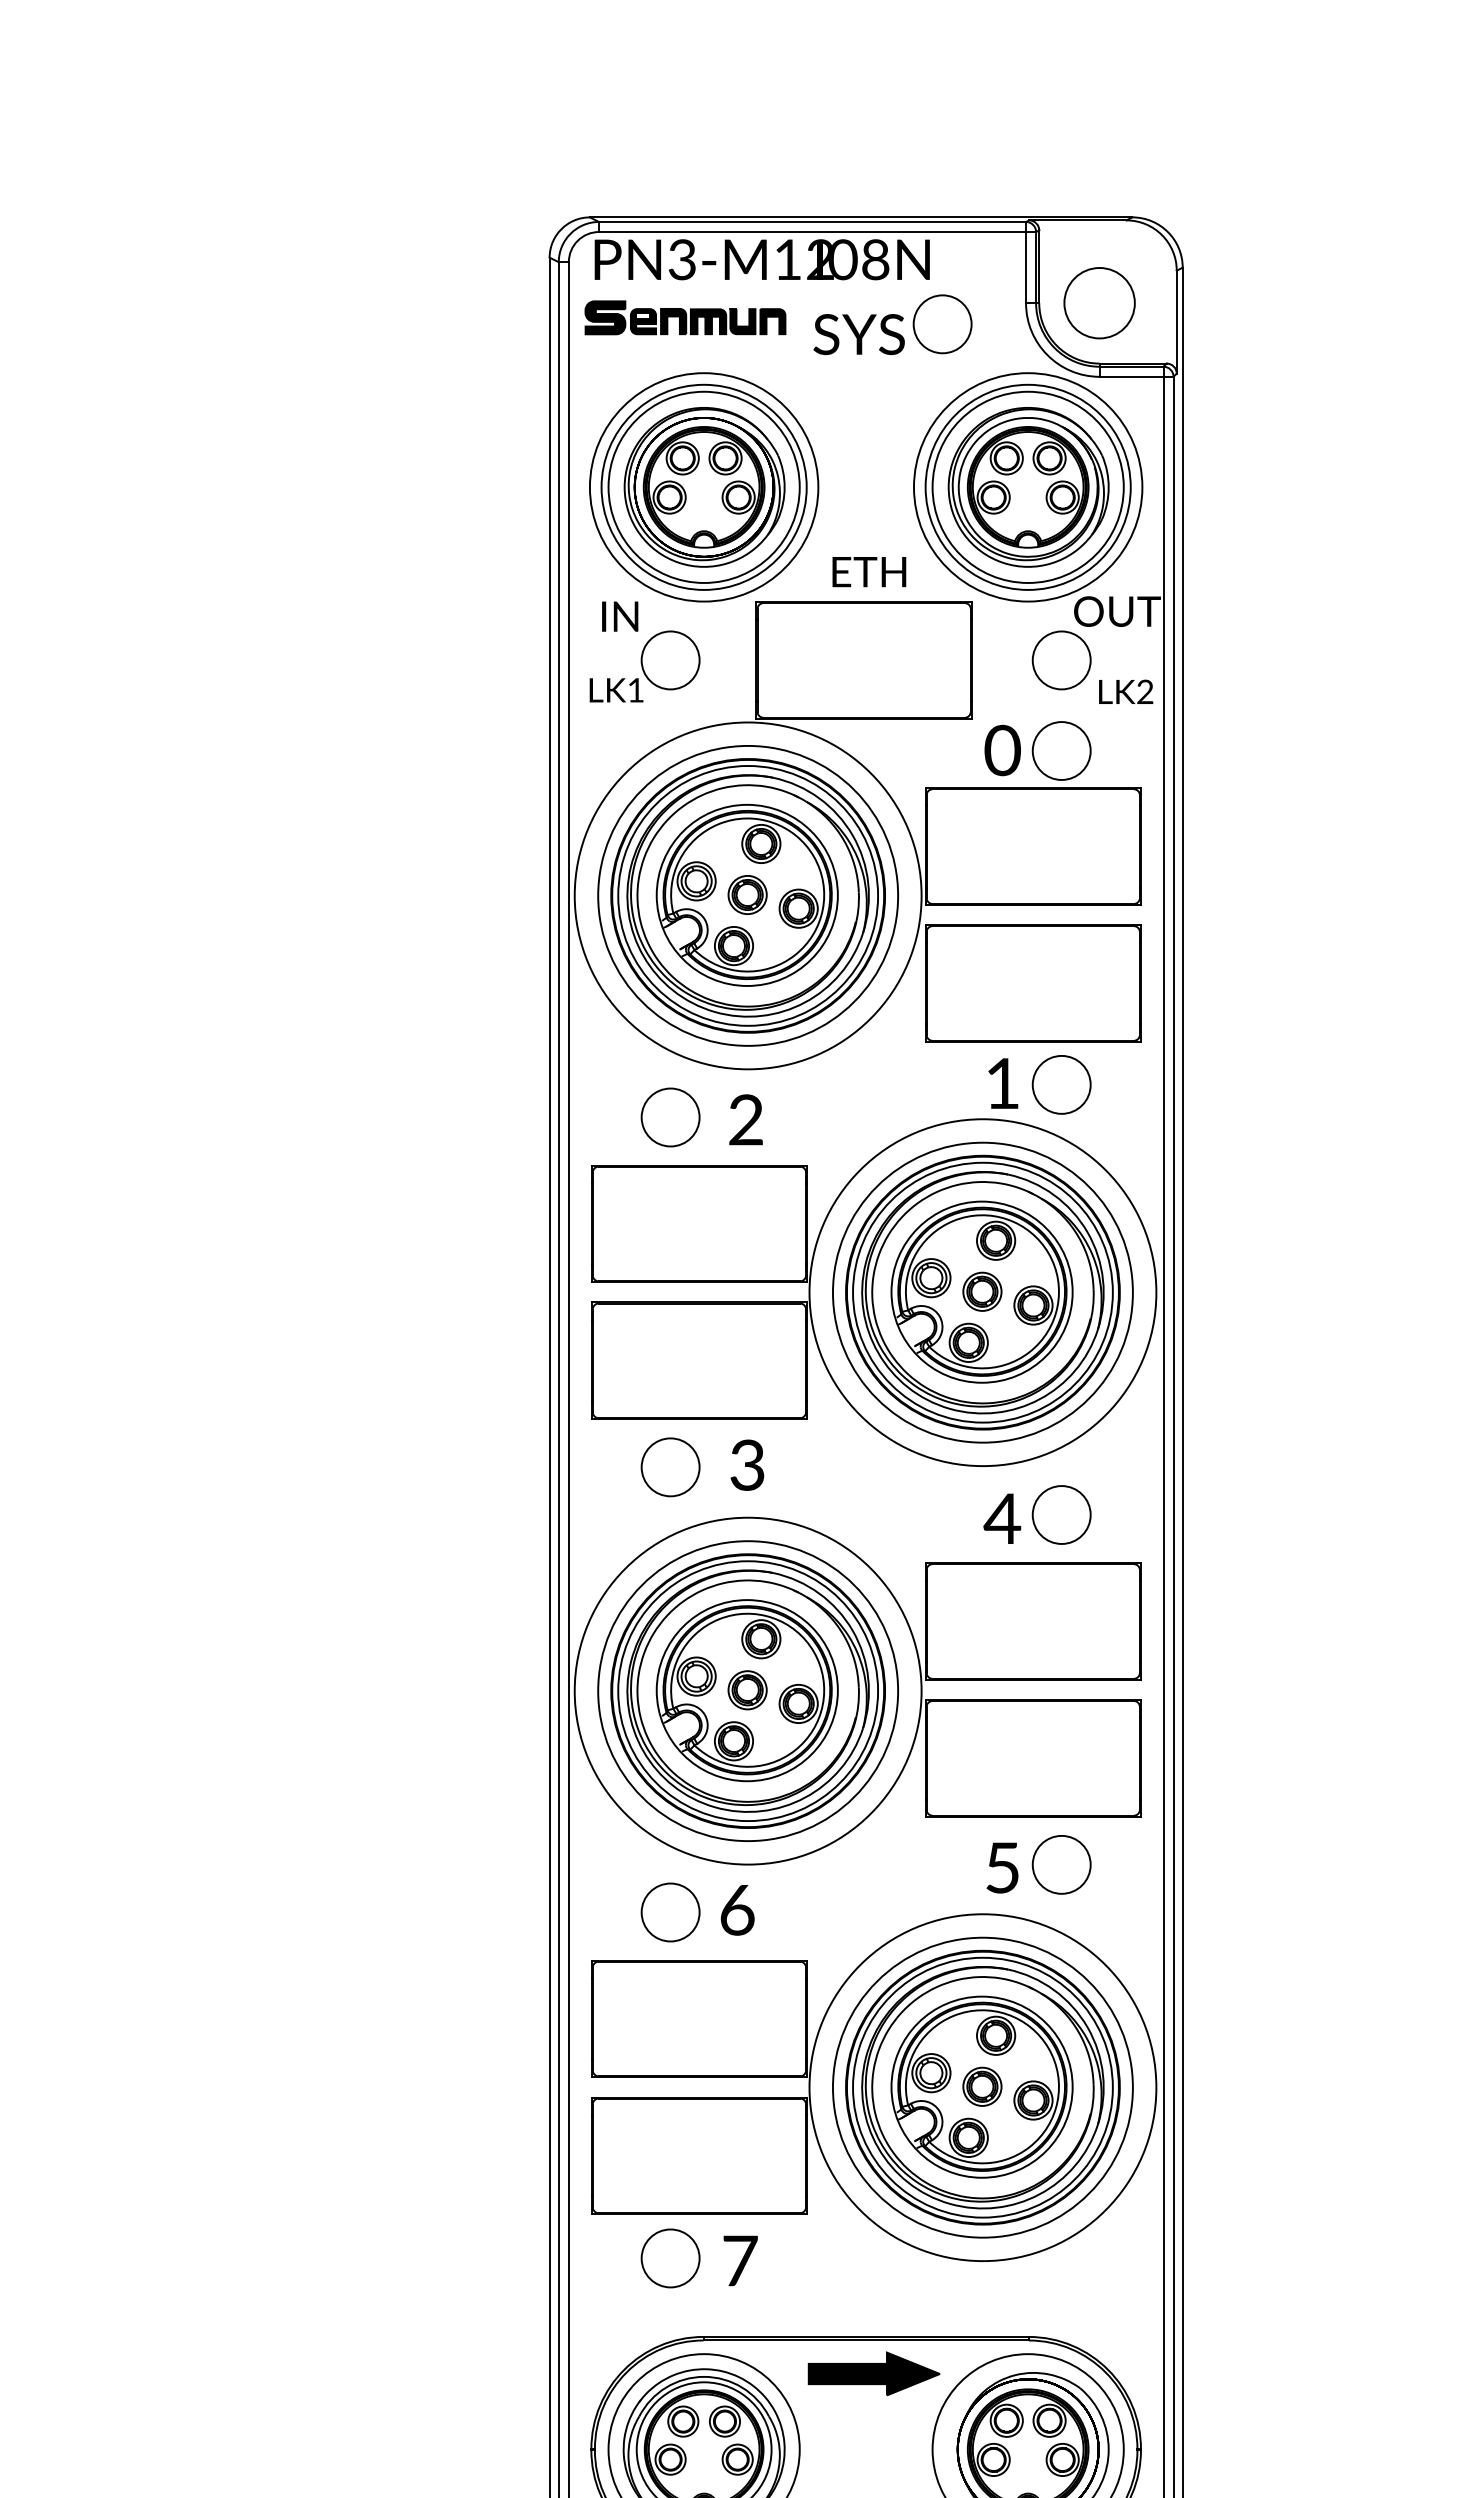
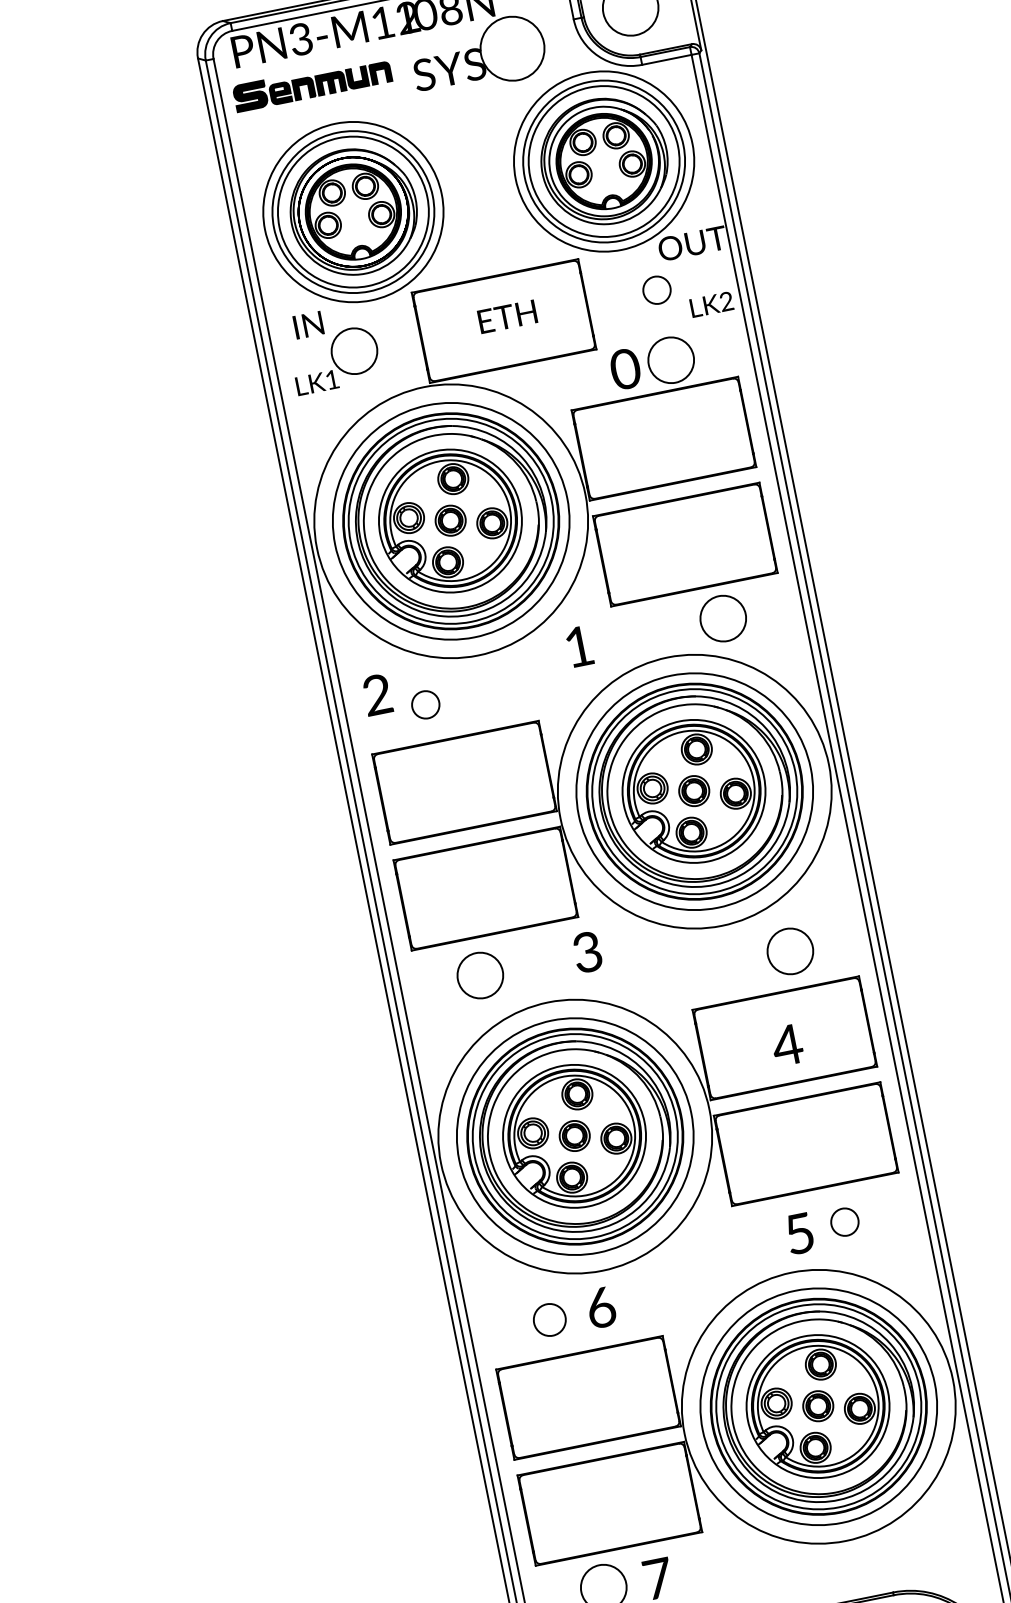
circle: (942, 324) -> (512, 48), size x1.4
text: (869, 572) -> (507, 317), moved
circle: (1061, 660) -> (656, 290), size x0.6
text: (1003, 1083) -> (579, 646), moved
circle: (670, 1117) -> (425, 704), size x0.6
text: (745, 1119) -> (376, 694), moved
text: (747, 1464) -> (587, 951), moved
text: (1002, 1518) -> (787, 1045), moved
circle: (1061, 1864) -> (844, 1221), size x0.6
circle: (670, 1912) -> (549, 1320), size x0.7

